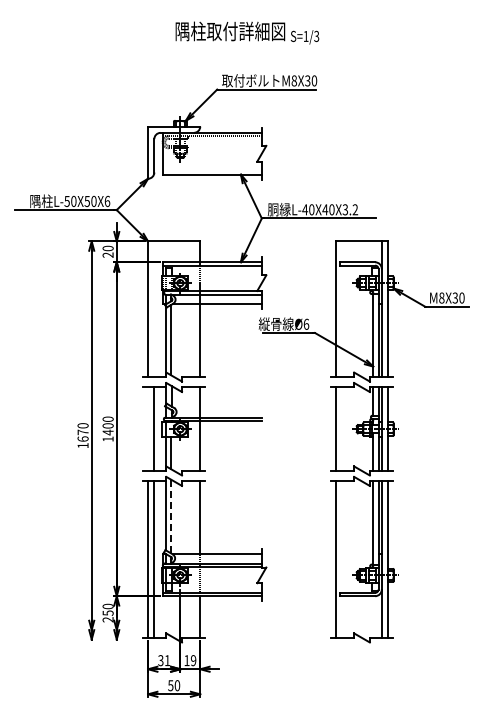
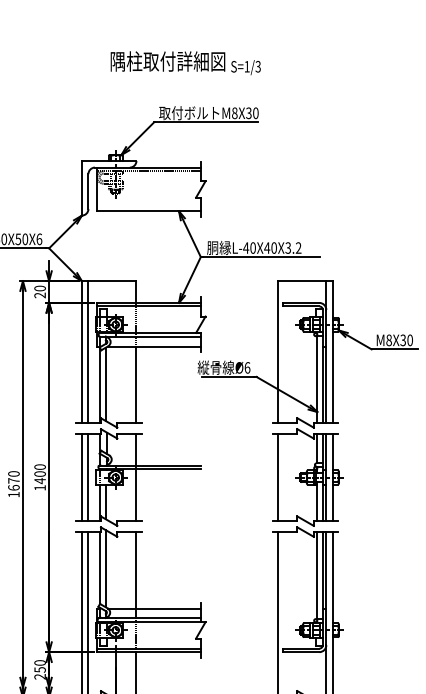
line: (154, 309) -> (88, 352), added
line: (148, 428) -> (82, 476), added
line: (171, 516) -> (106, 568), dashed -> solid

